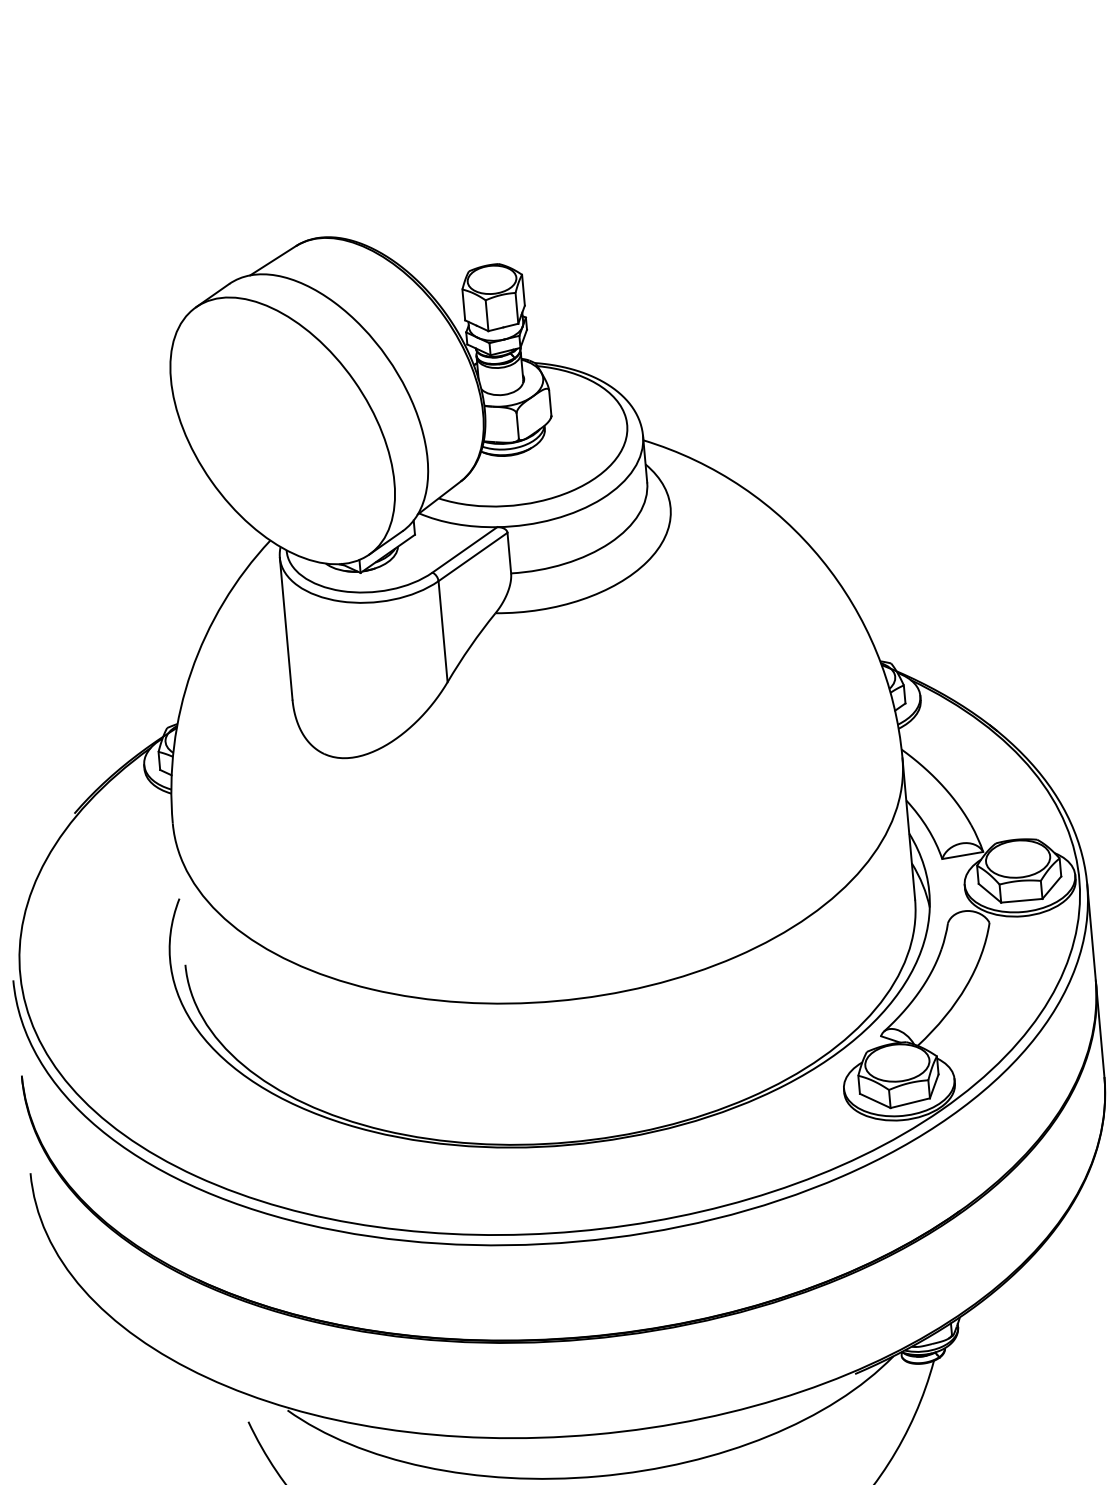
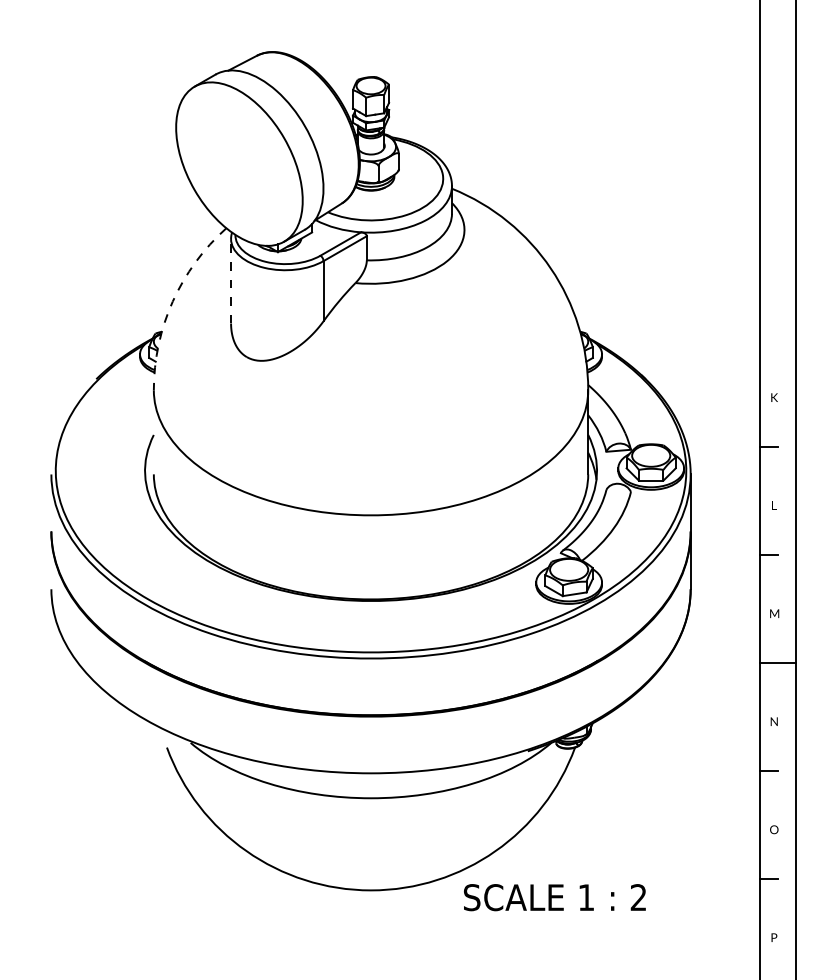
line: (286, 627) -> (231, 280), solid -> dashed
arc: (190, 671) -> (172, 301), solid -> dashed

